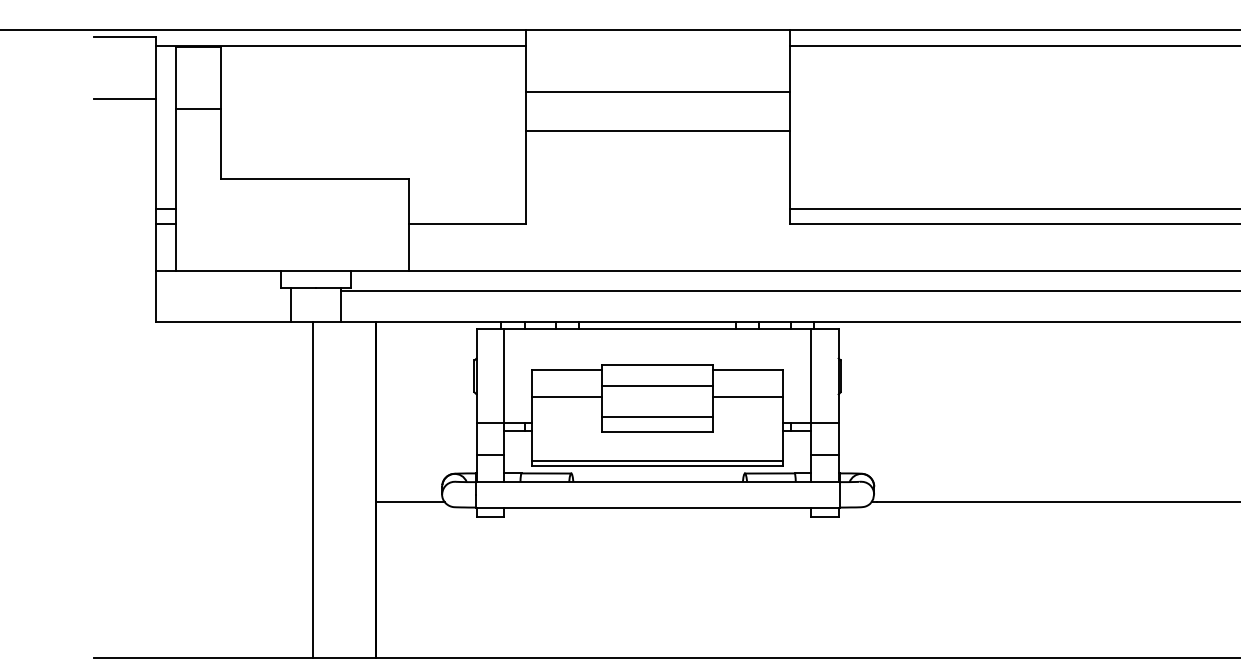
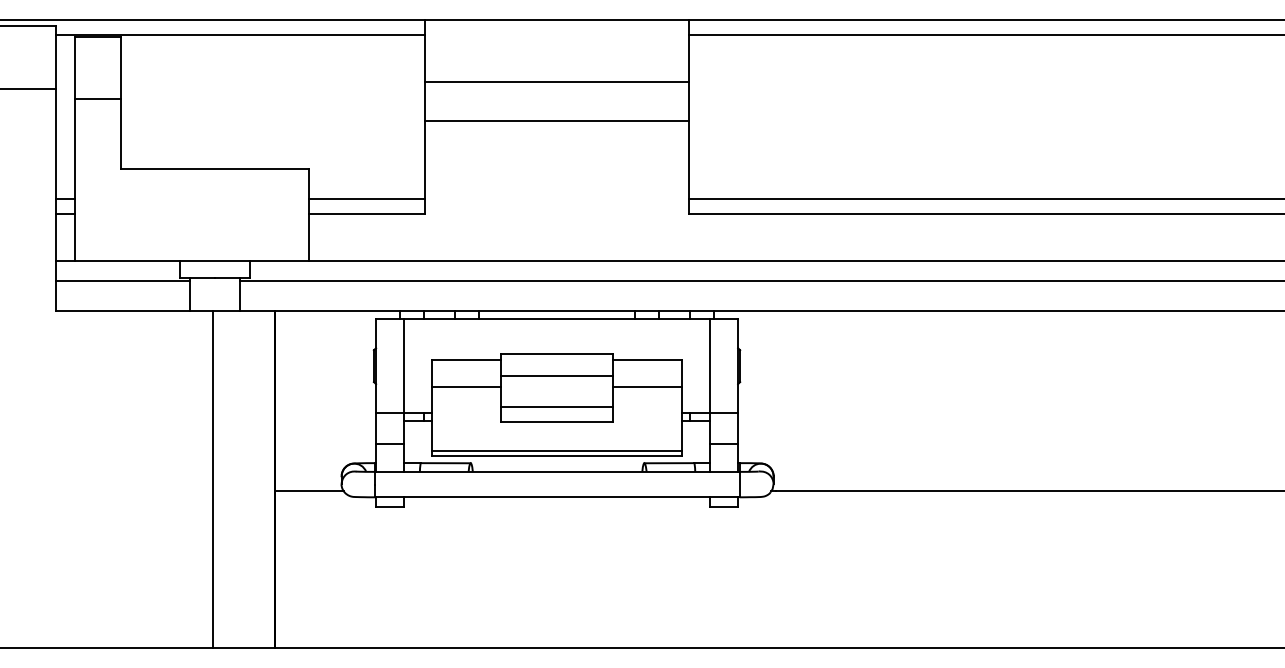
line: (467, 208) -> (366, 198), added
line: (223, 290) -> (122, 280), added

